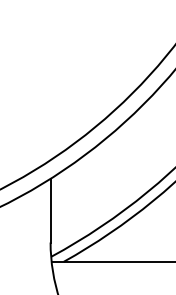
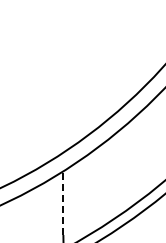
line: (50, 210) -> (63, 203), solid -> dashed

